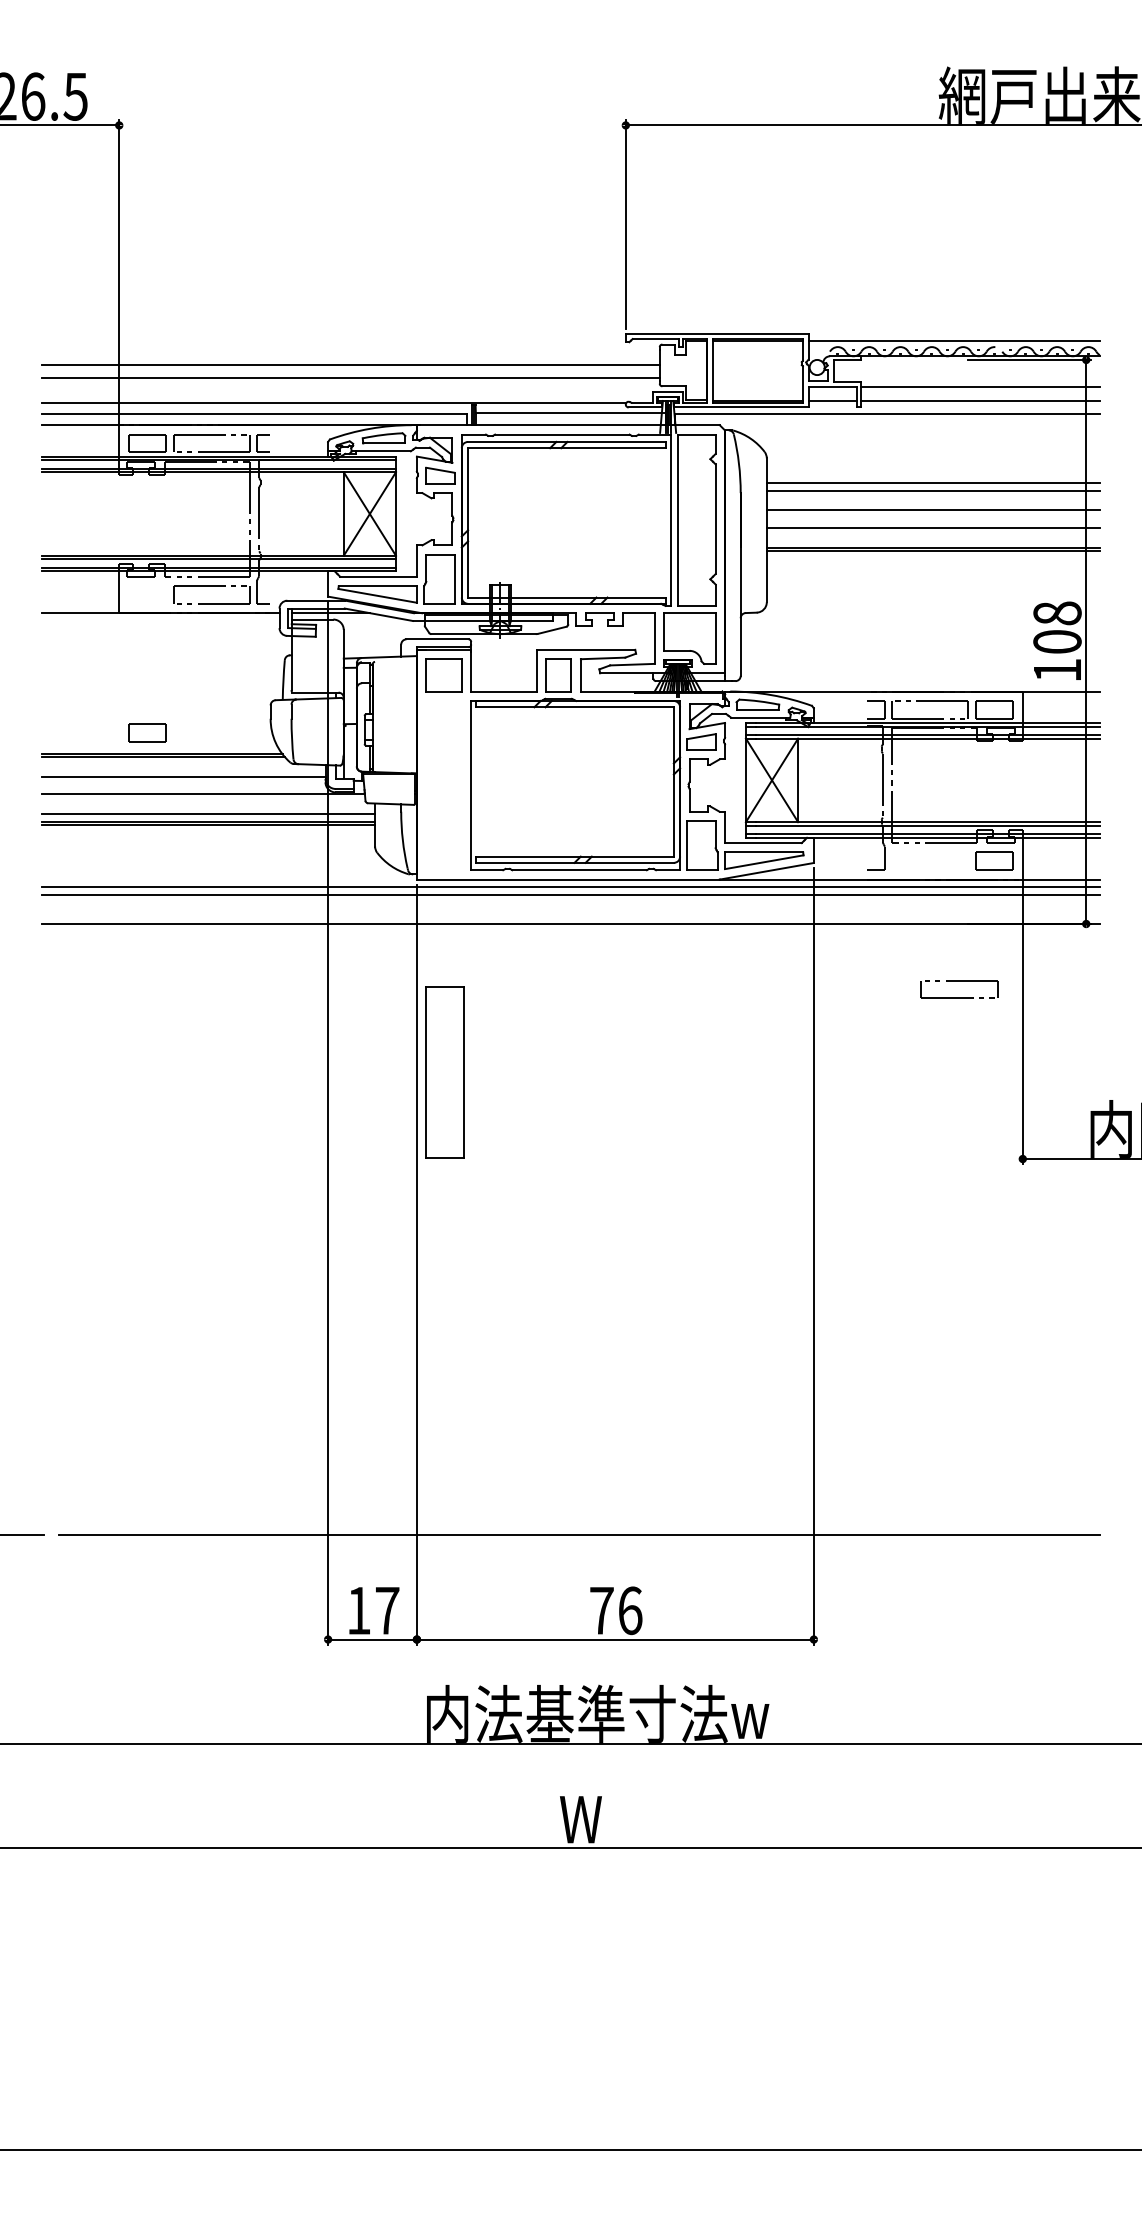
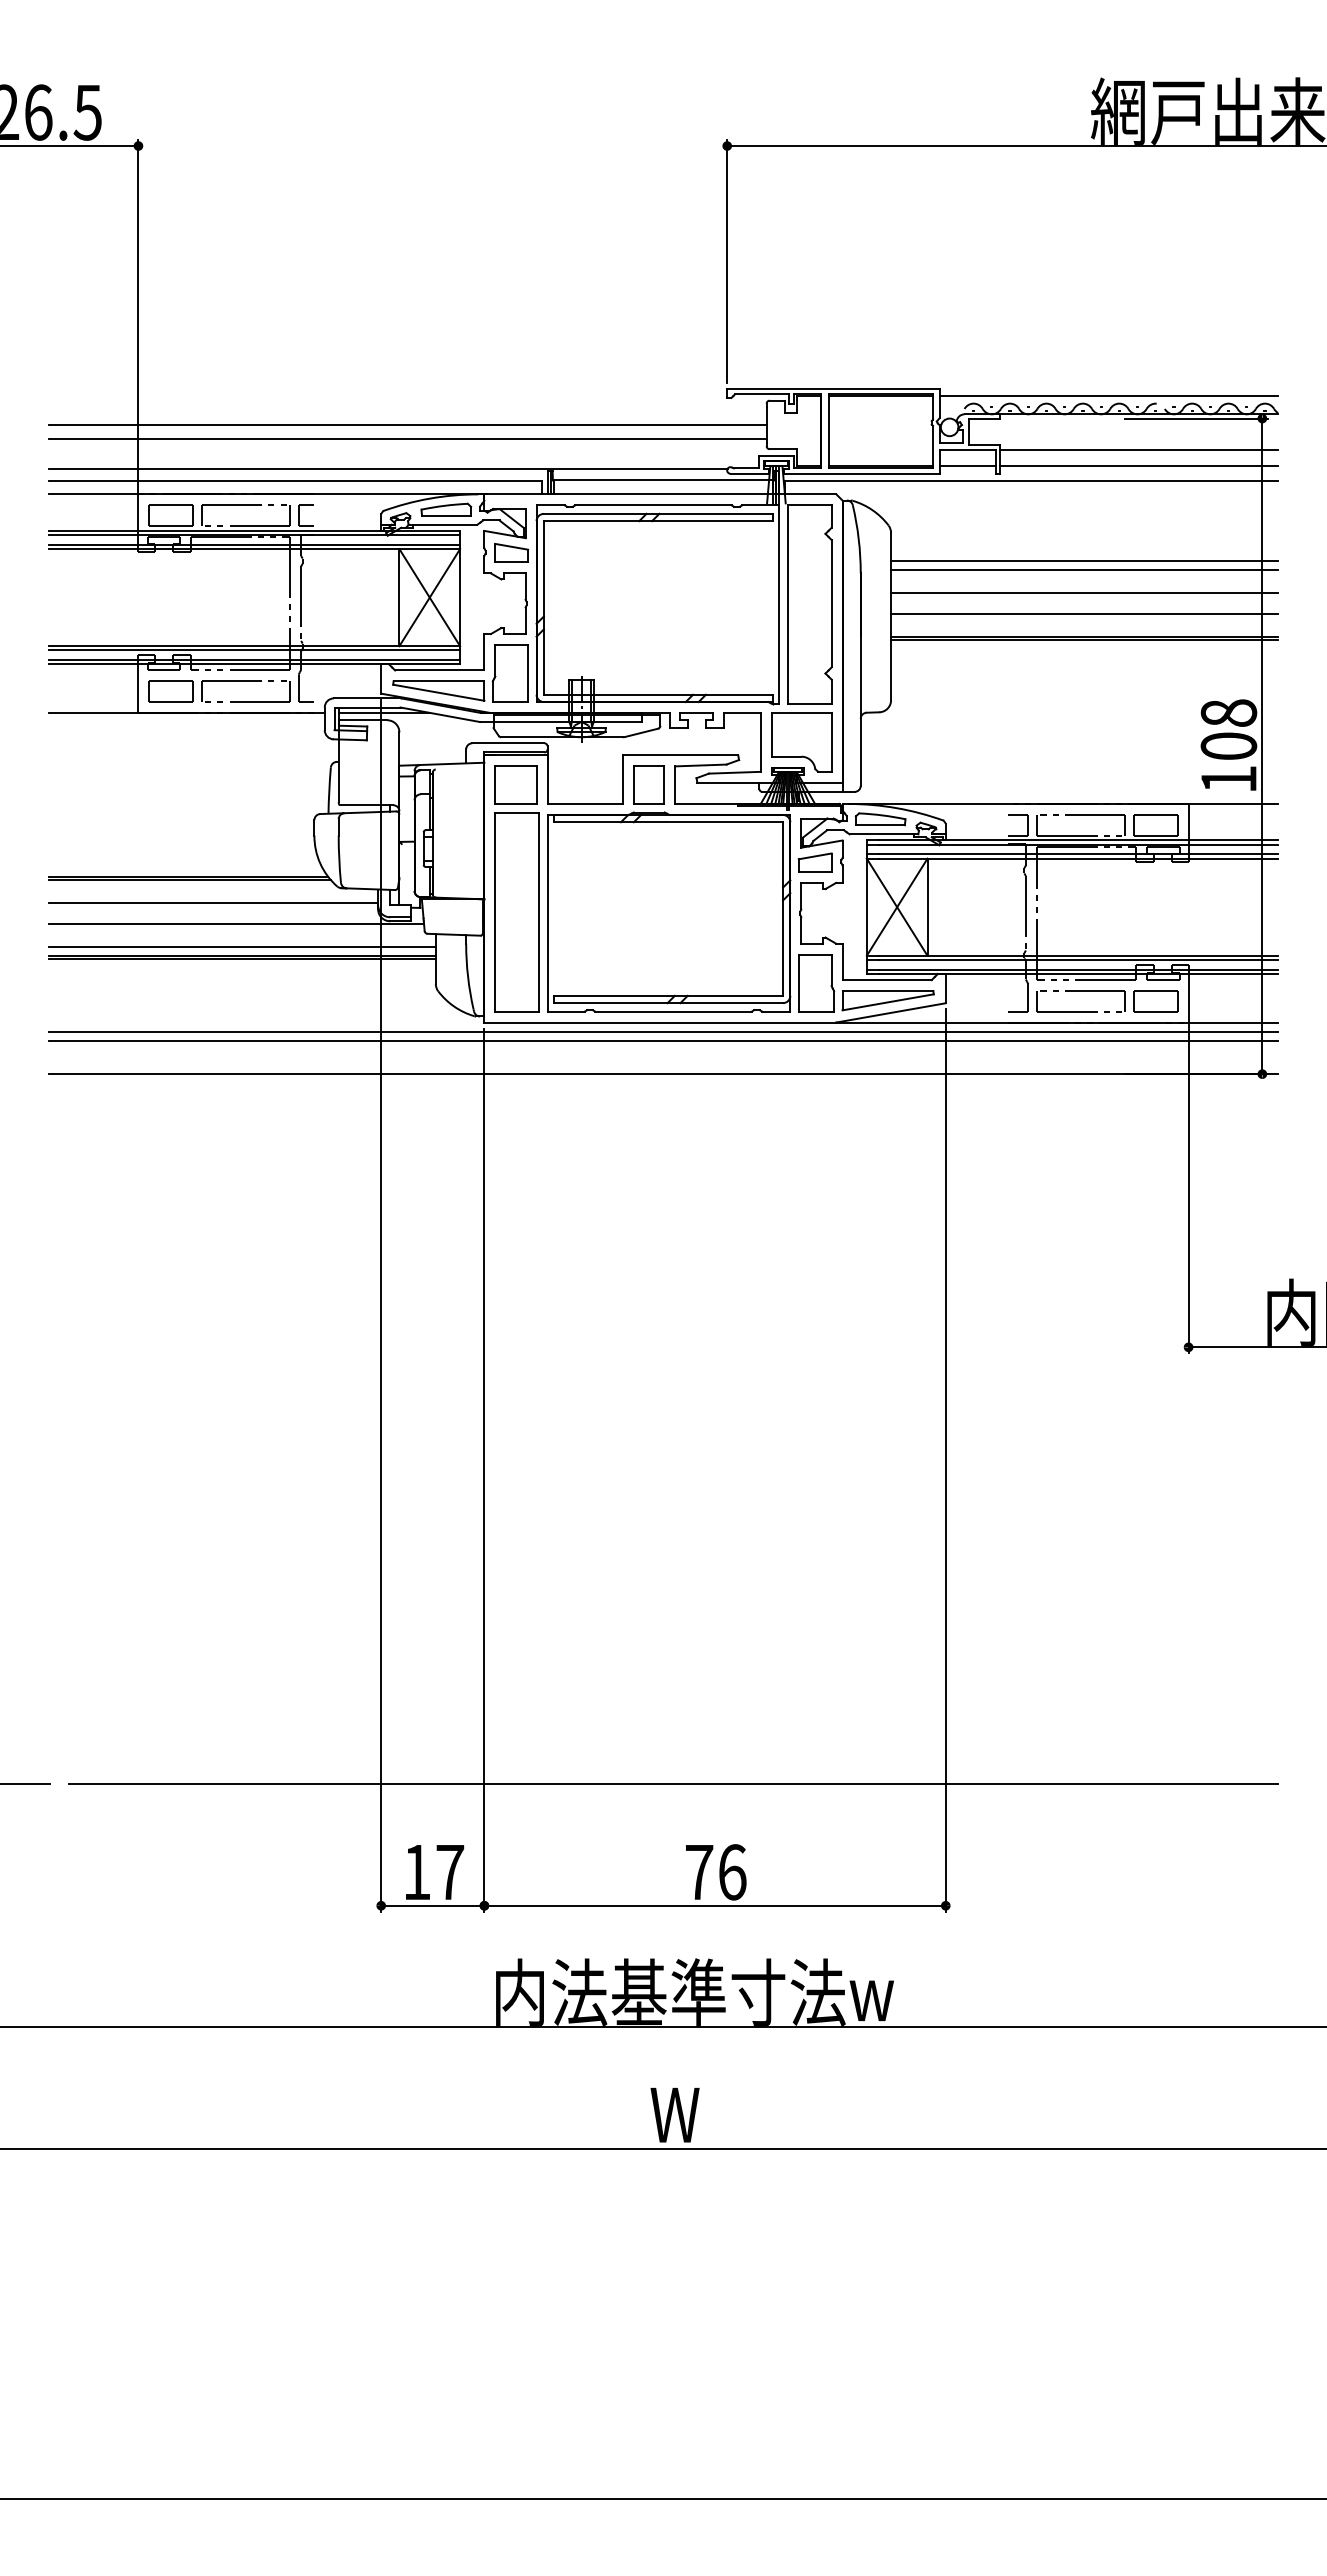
part: (146, 732) -> (170, 691), moved
part: (959, 981) -> (1080, 991), moved
part: (444, 1073) -> (516, 912), moved

